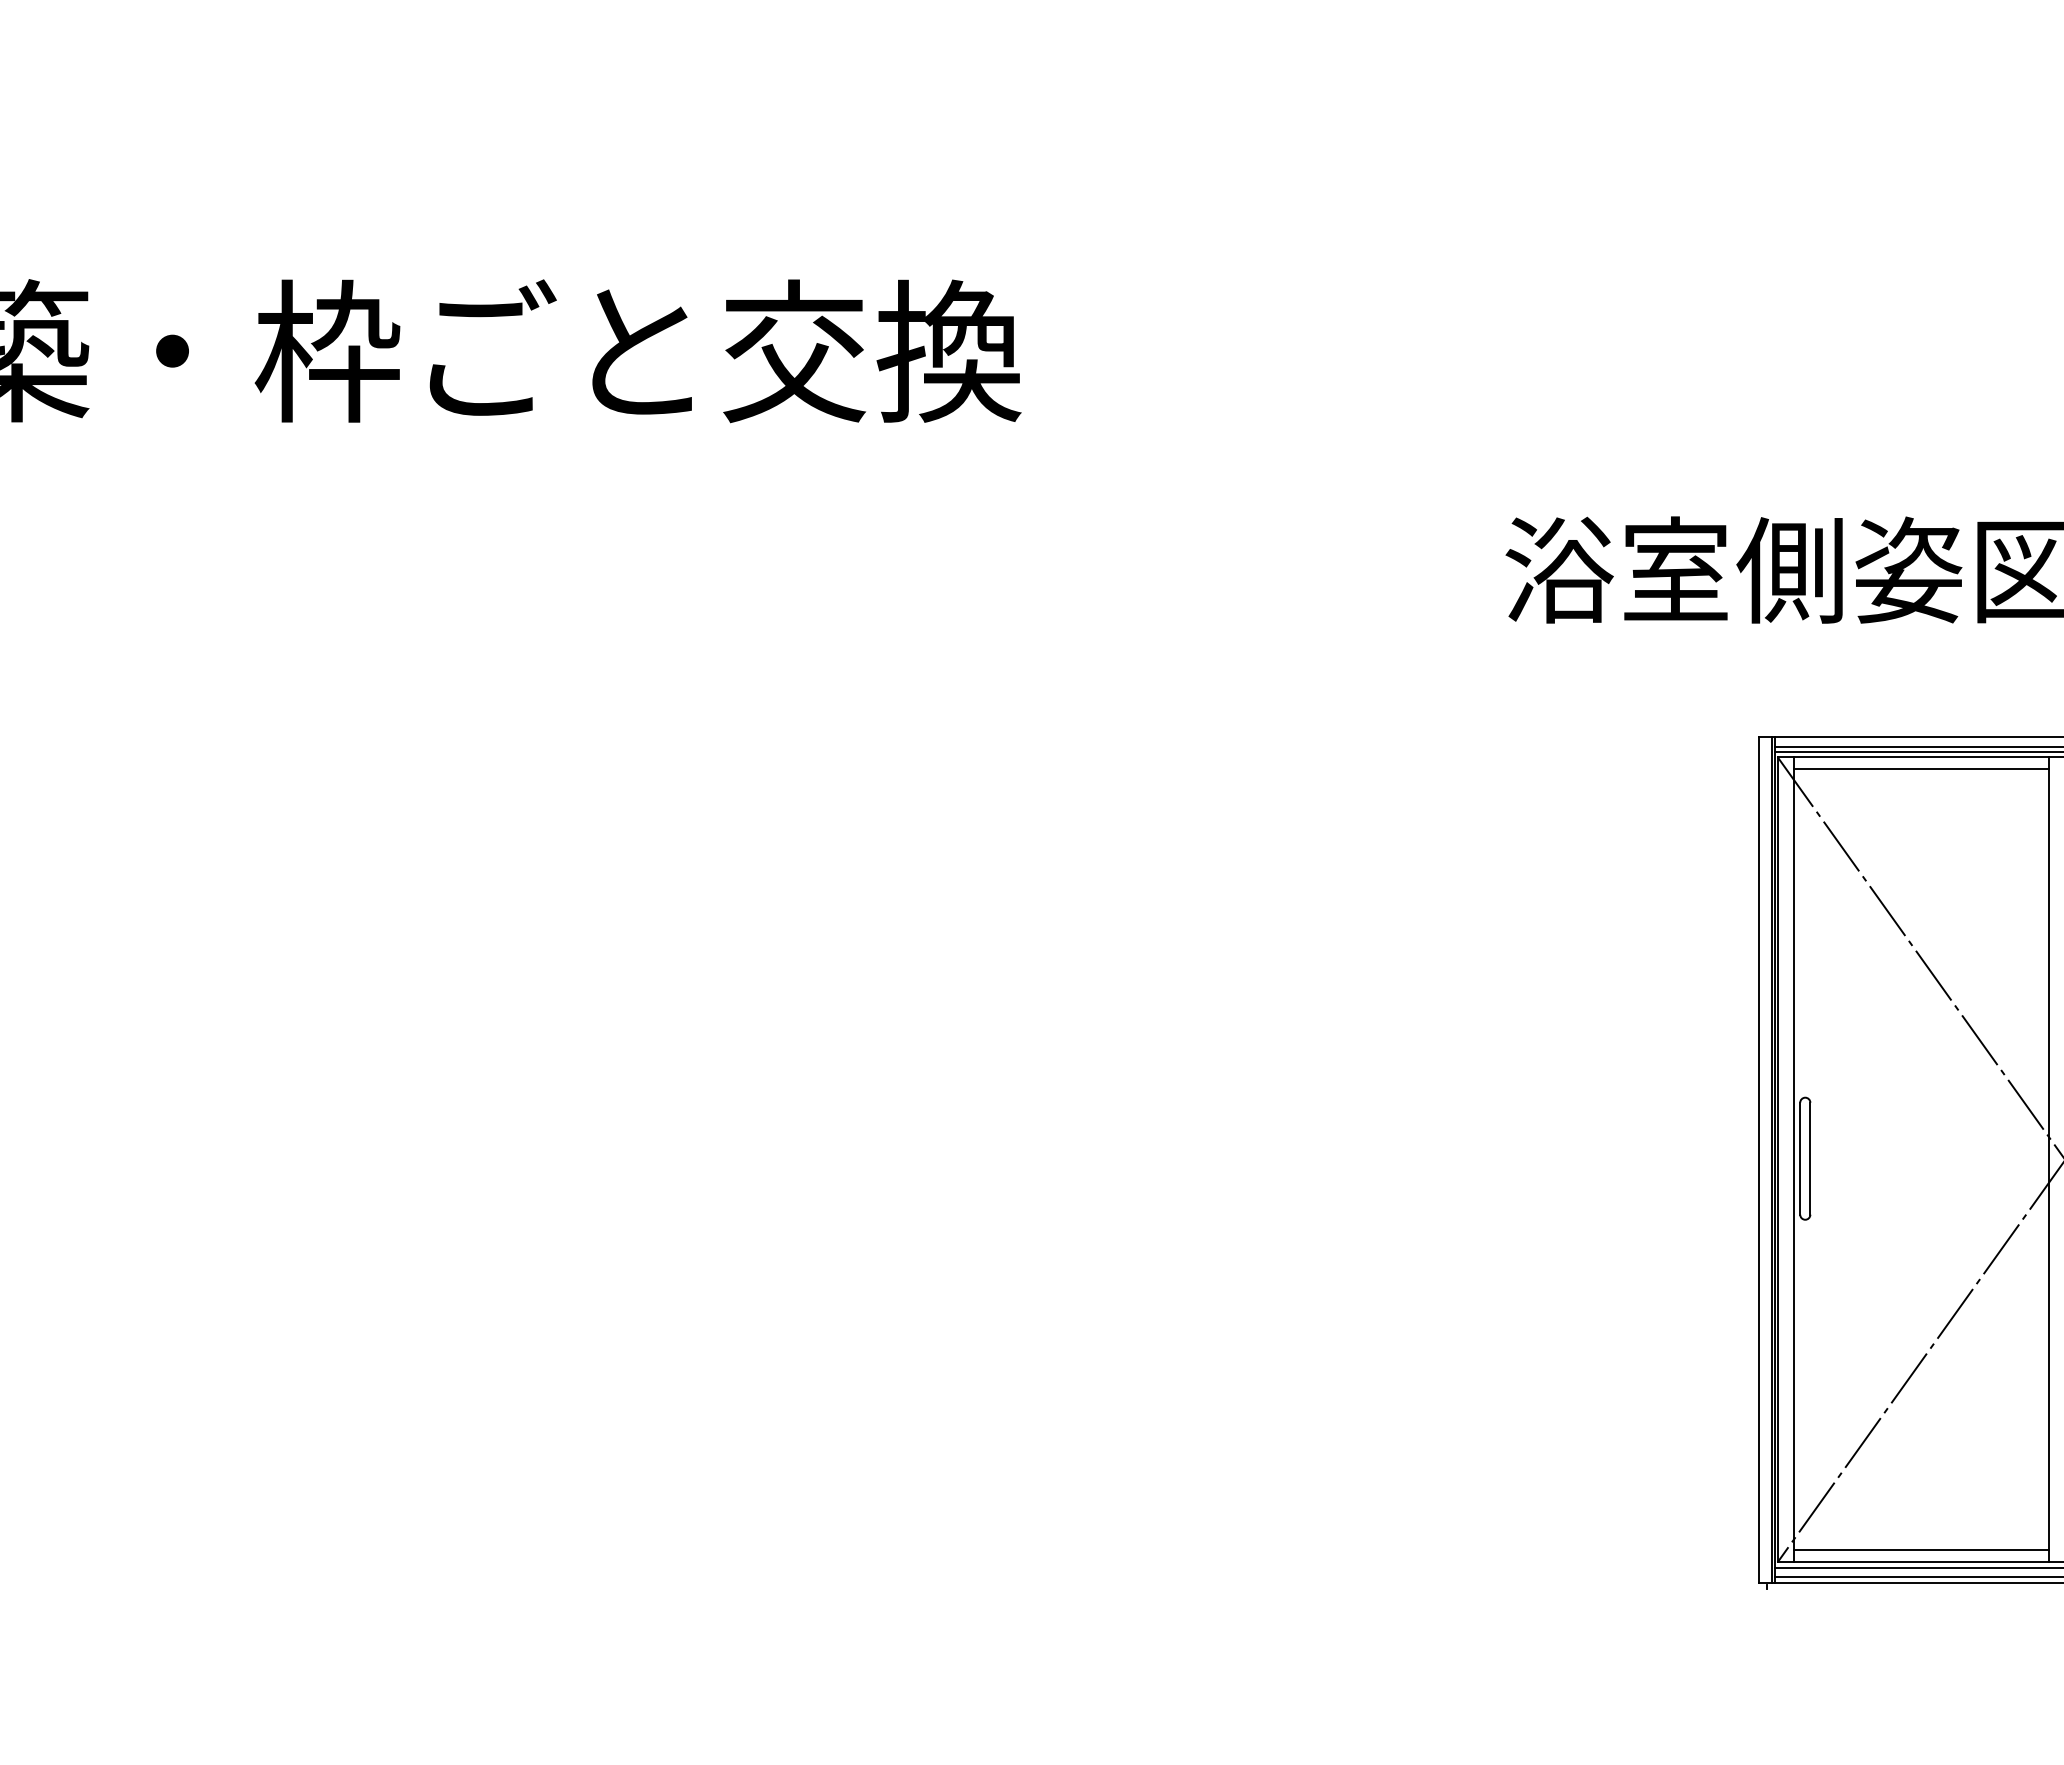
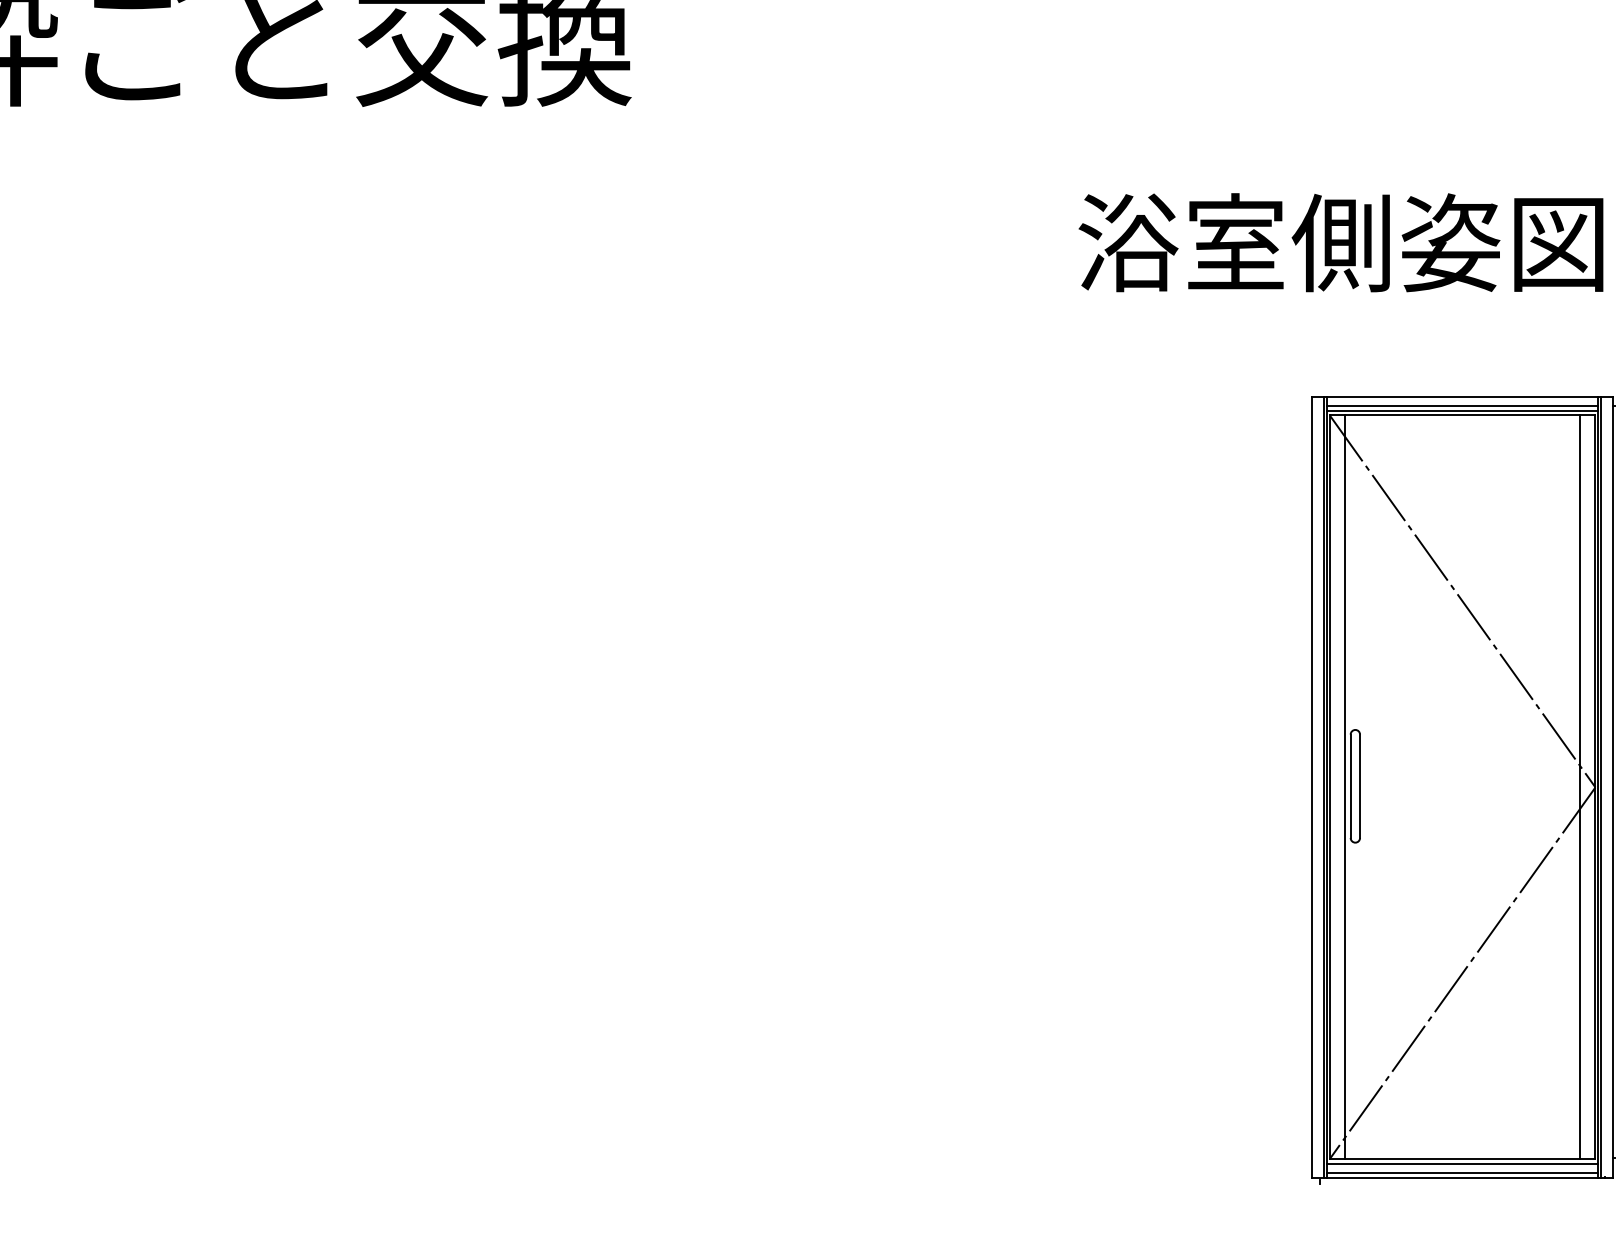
line: (1921, 769) -> (1462, 426), removed
line: (1921, 1550) -> (1462, 1148), removed

